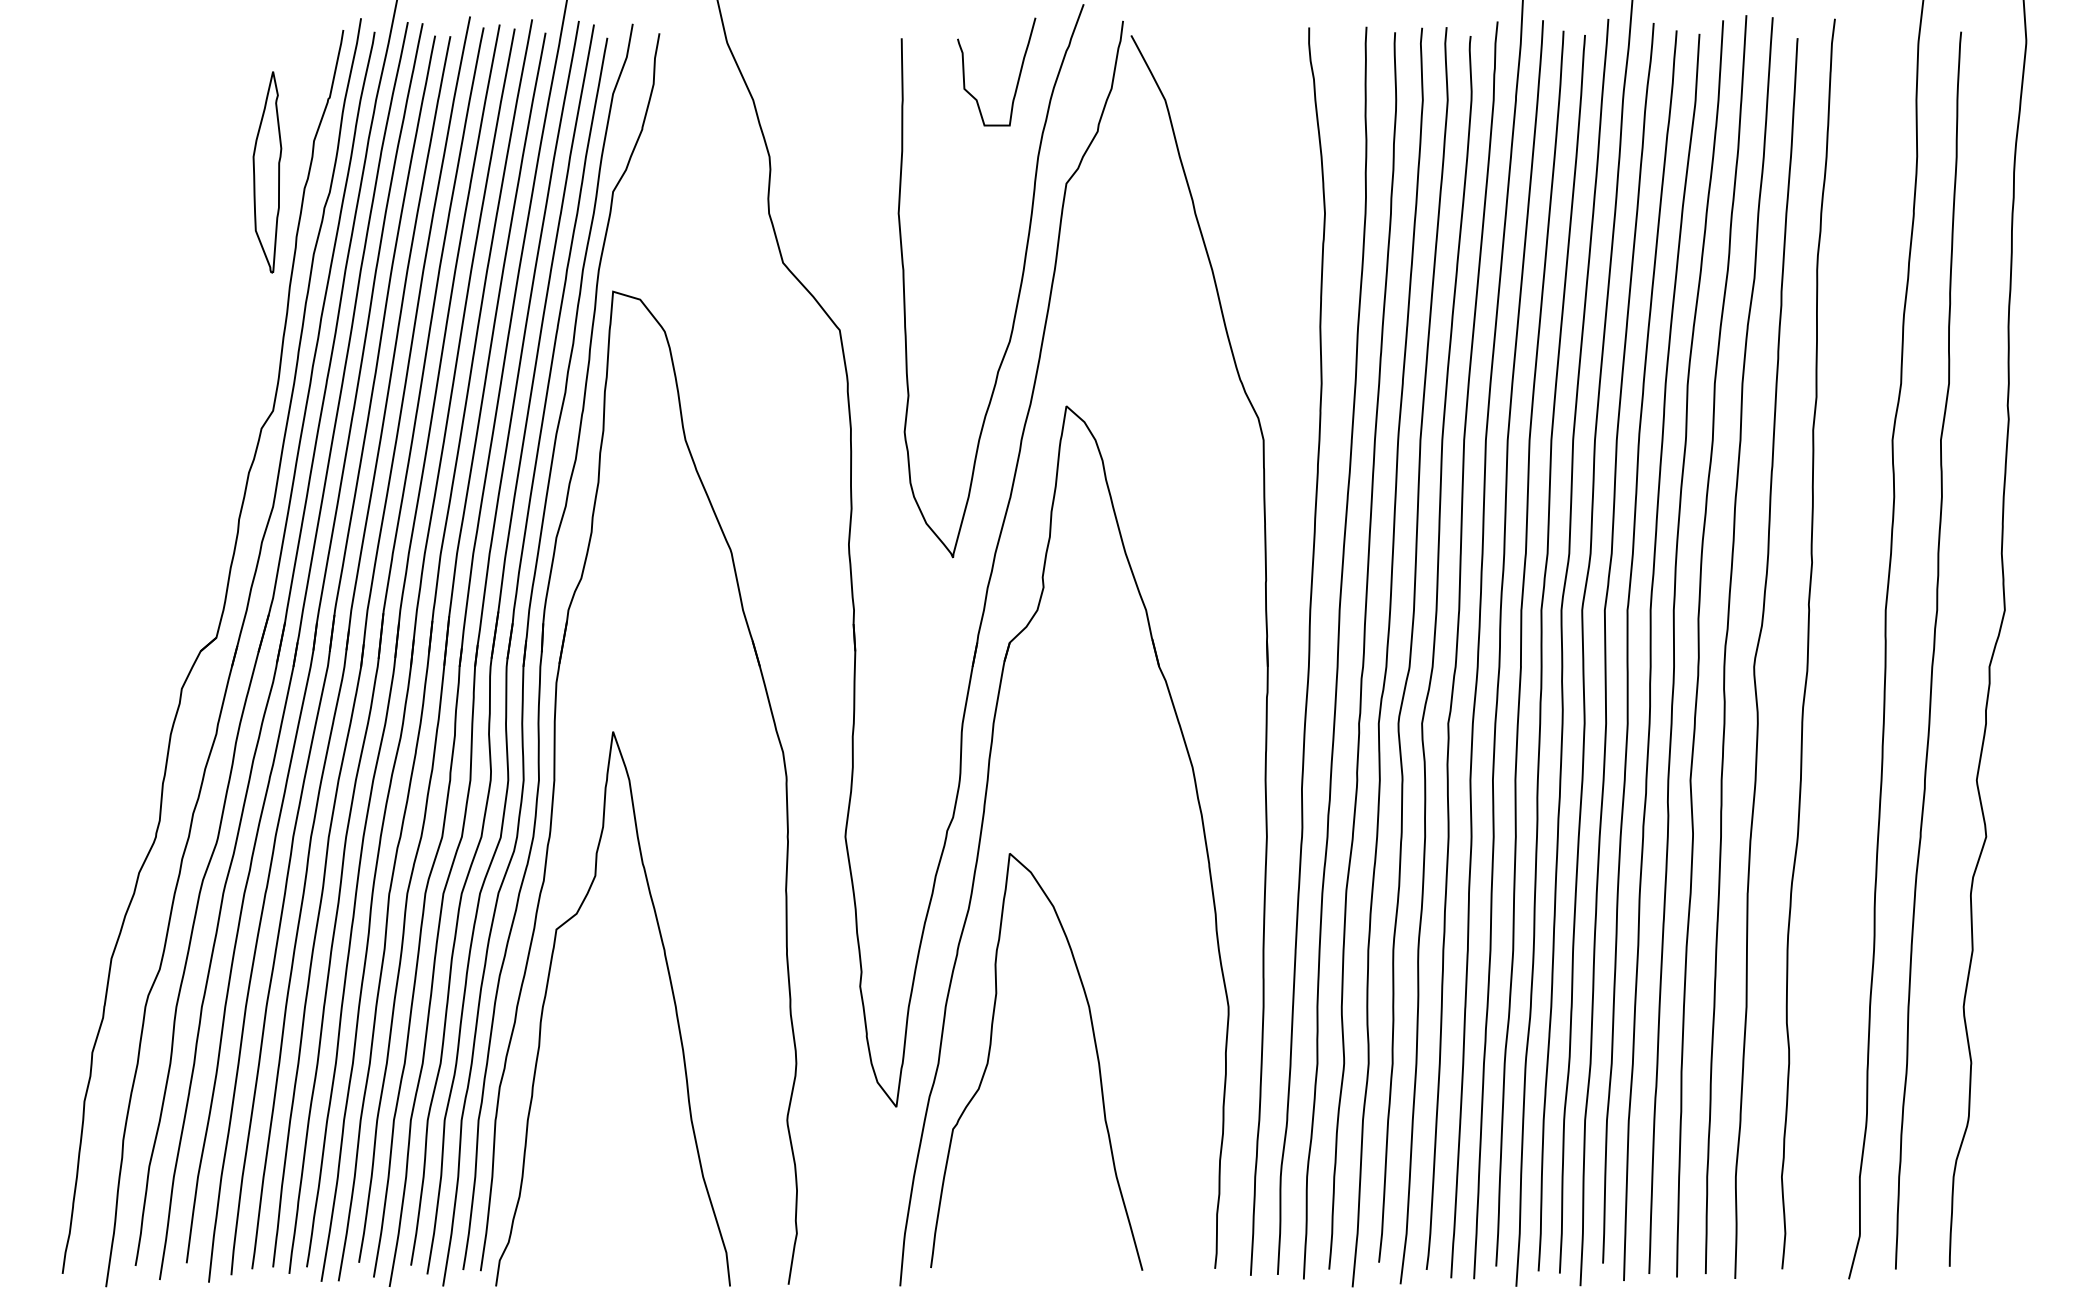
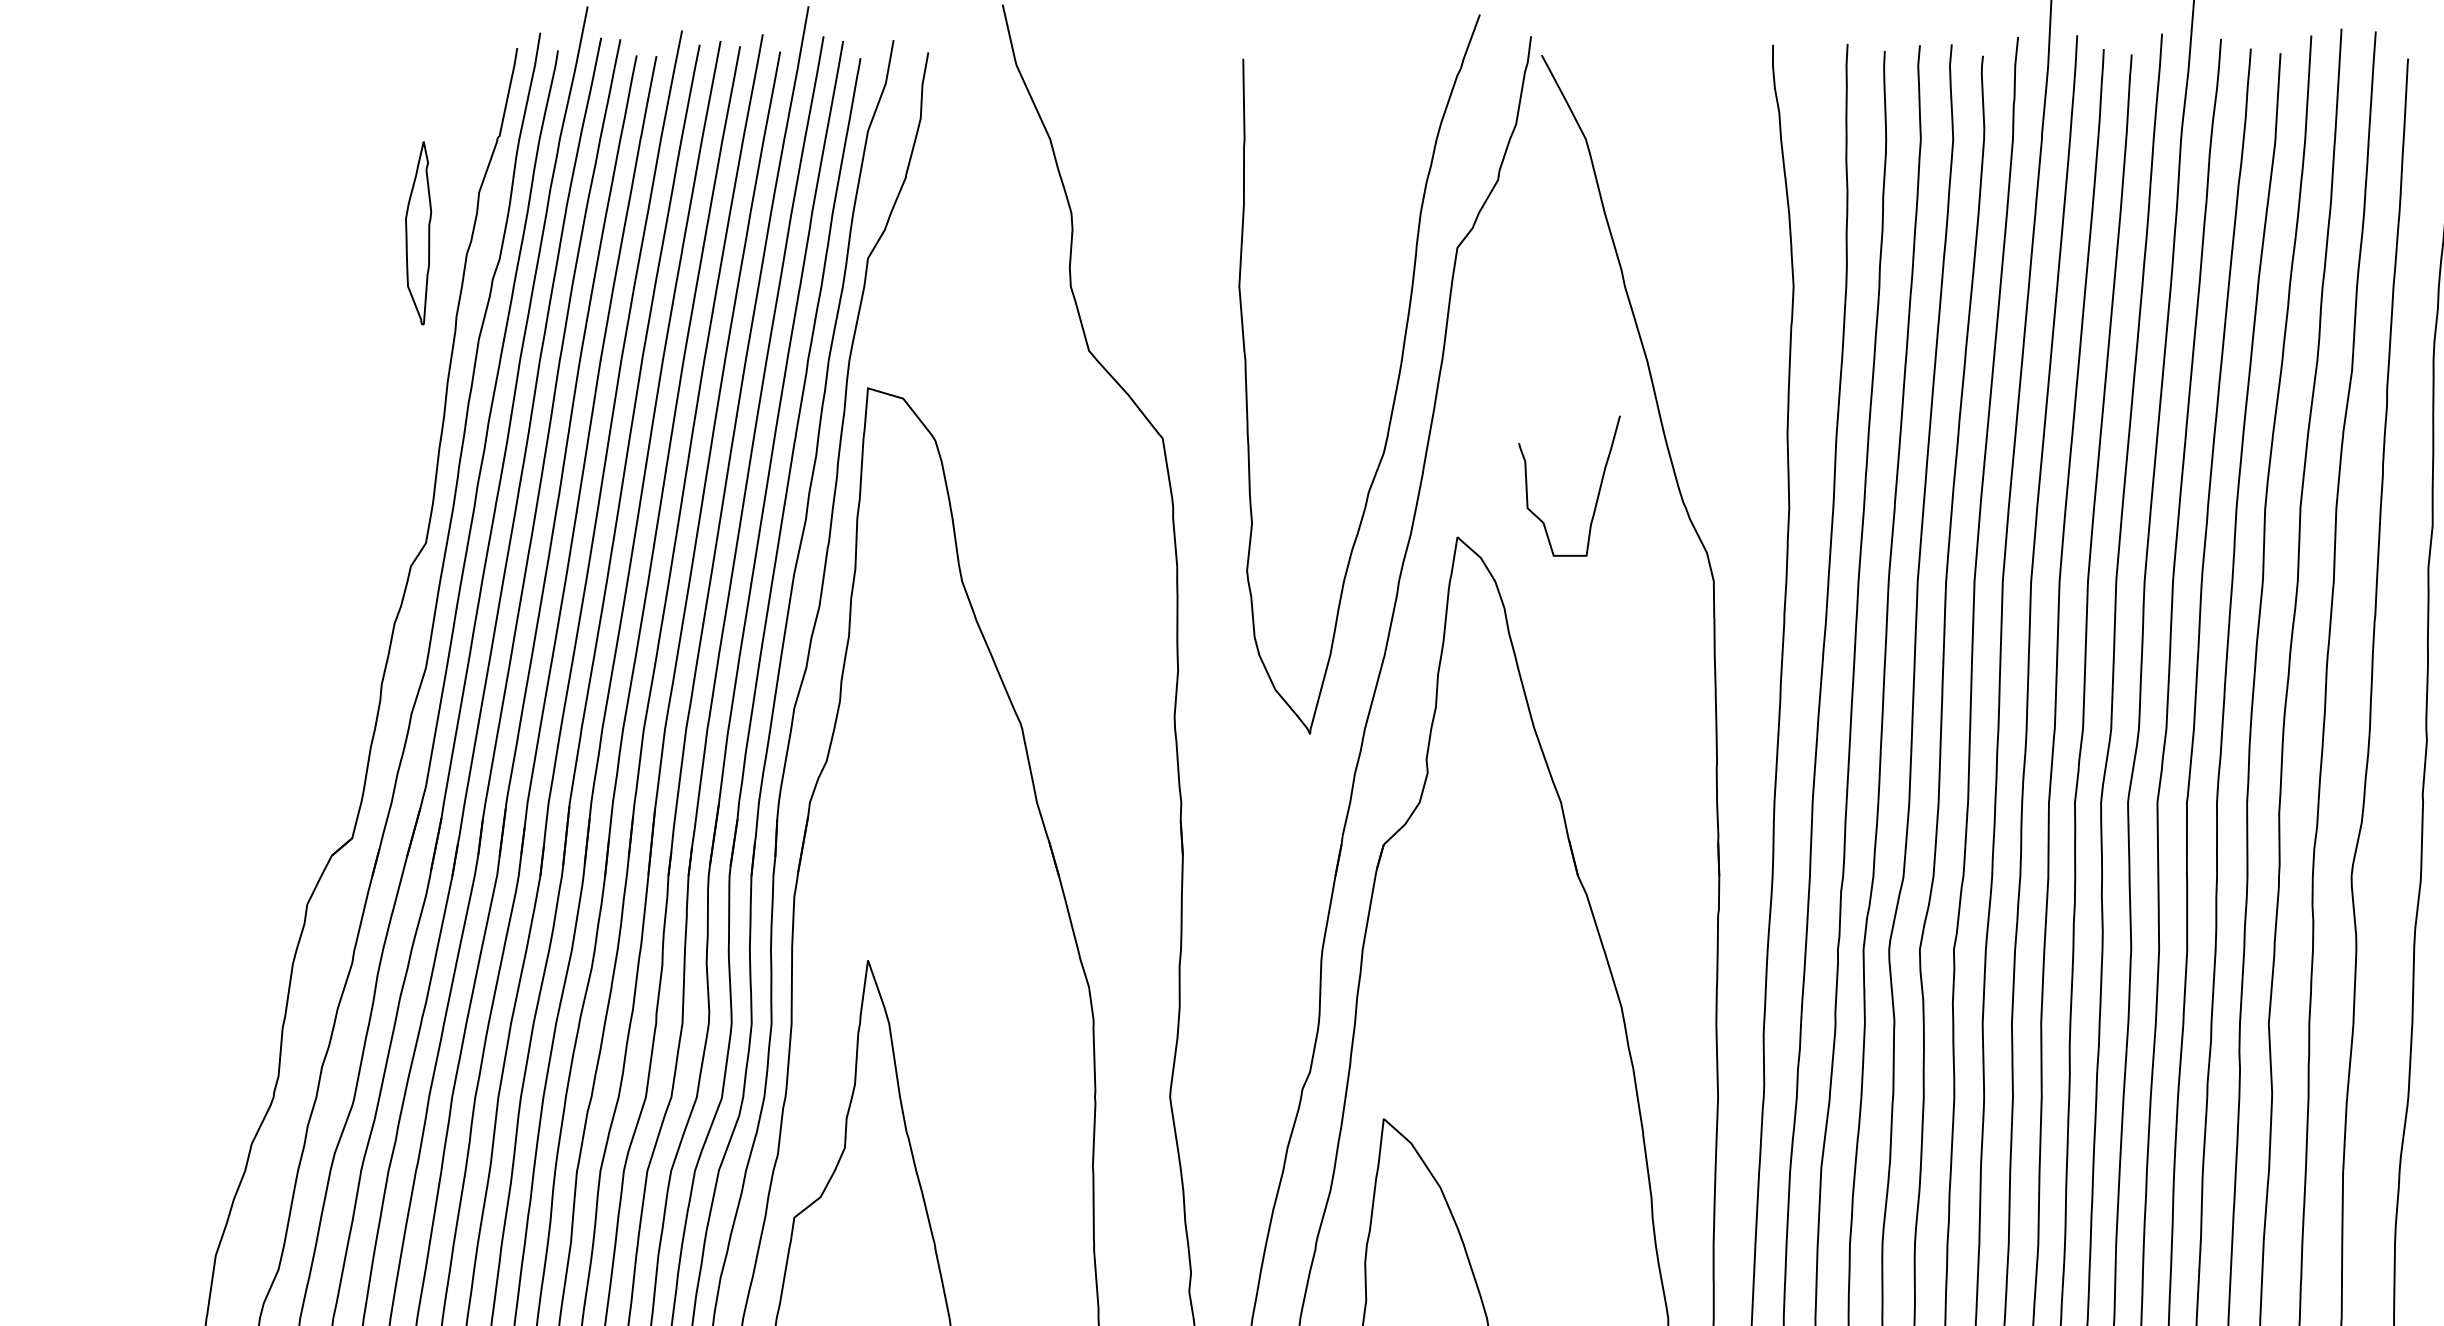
curve: (1018, 75) -> (1597, 490), moved
part: (267, 172) -> (418, 233), size x0.7

